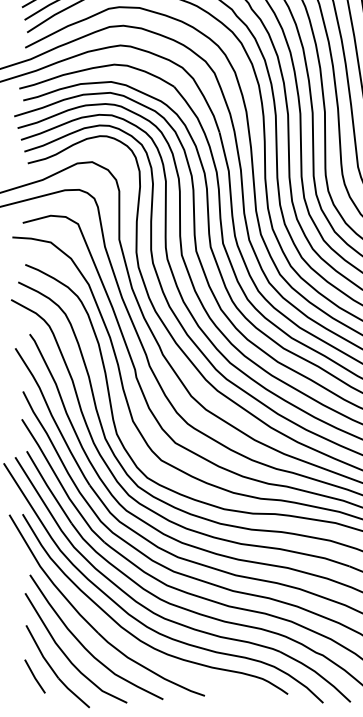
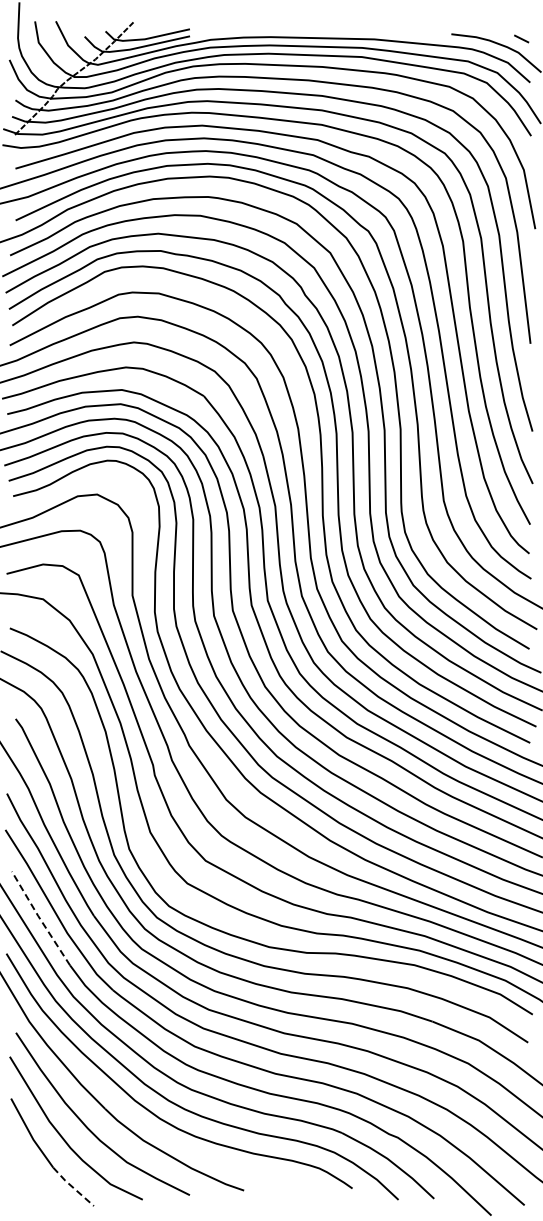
line: (47, 487) -> (39, 918), solid -> dashed
line: (34, 676) -> (22, 1165), removed
line: (73, 693) -> (72, 1187), solid -> dashed

